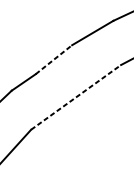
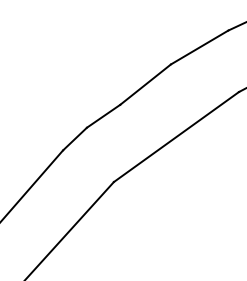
line: (54, 59) -> (146, 84), dashed -> solid
line: (76, 97) -> (176, 136), dashed -> solid

